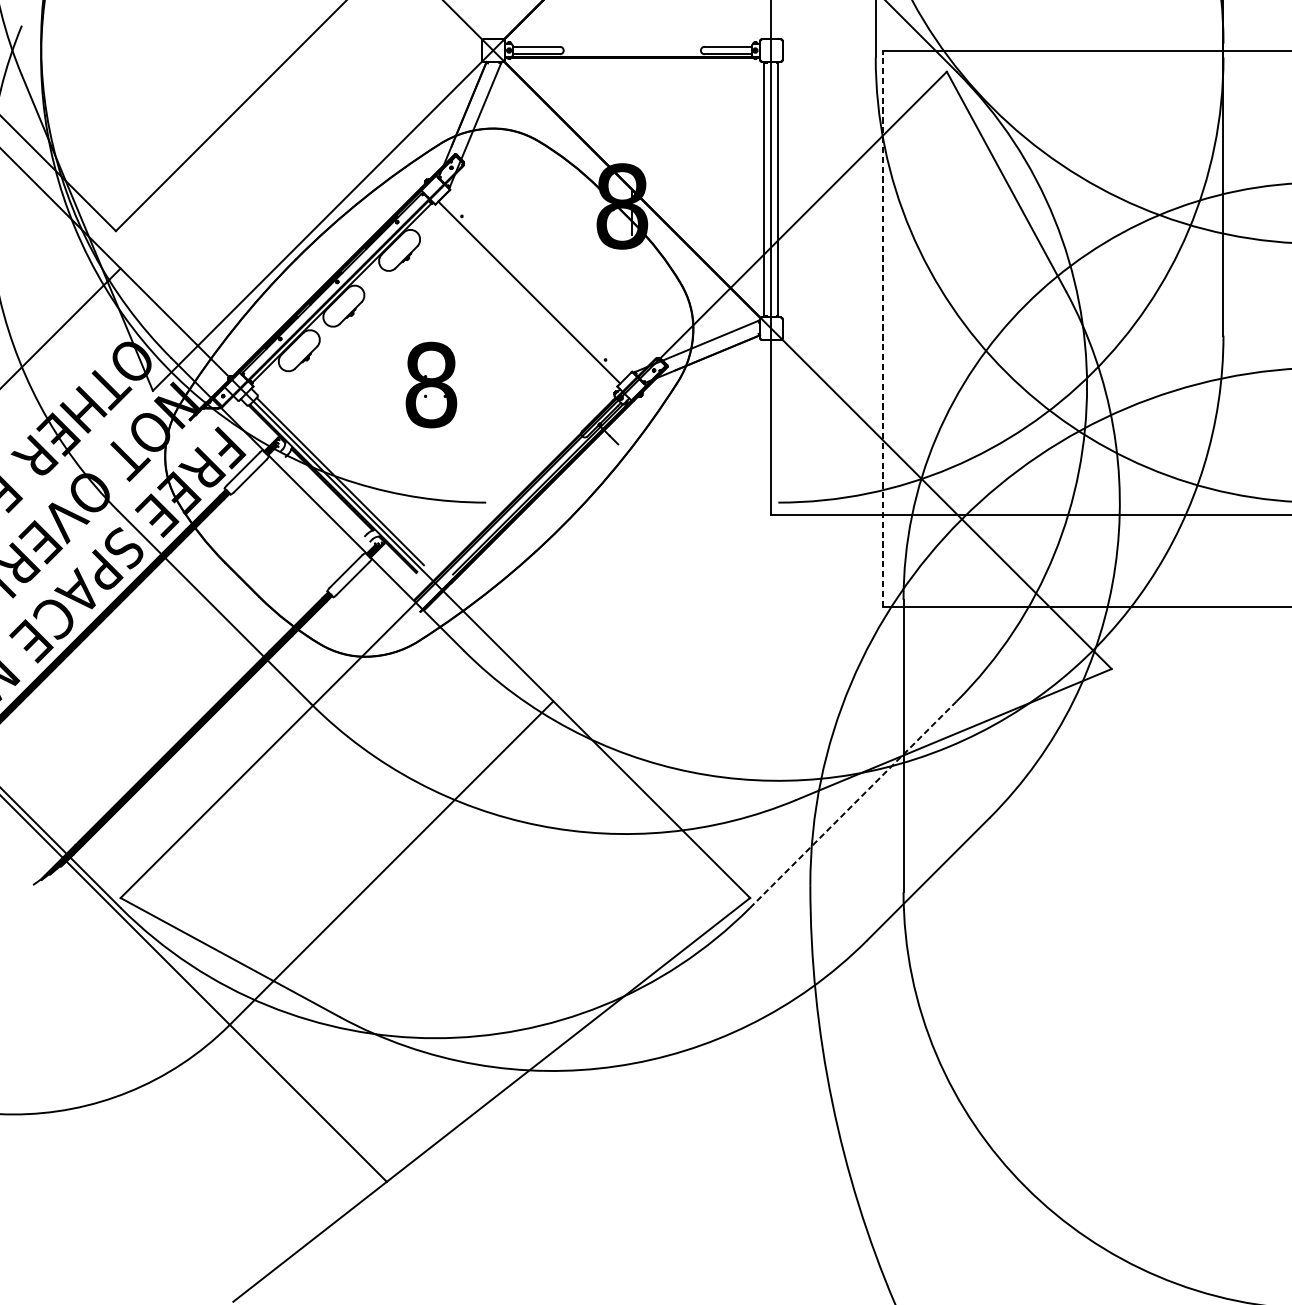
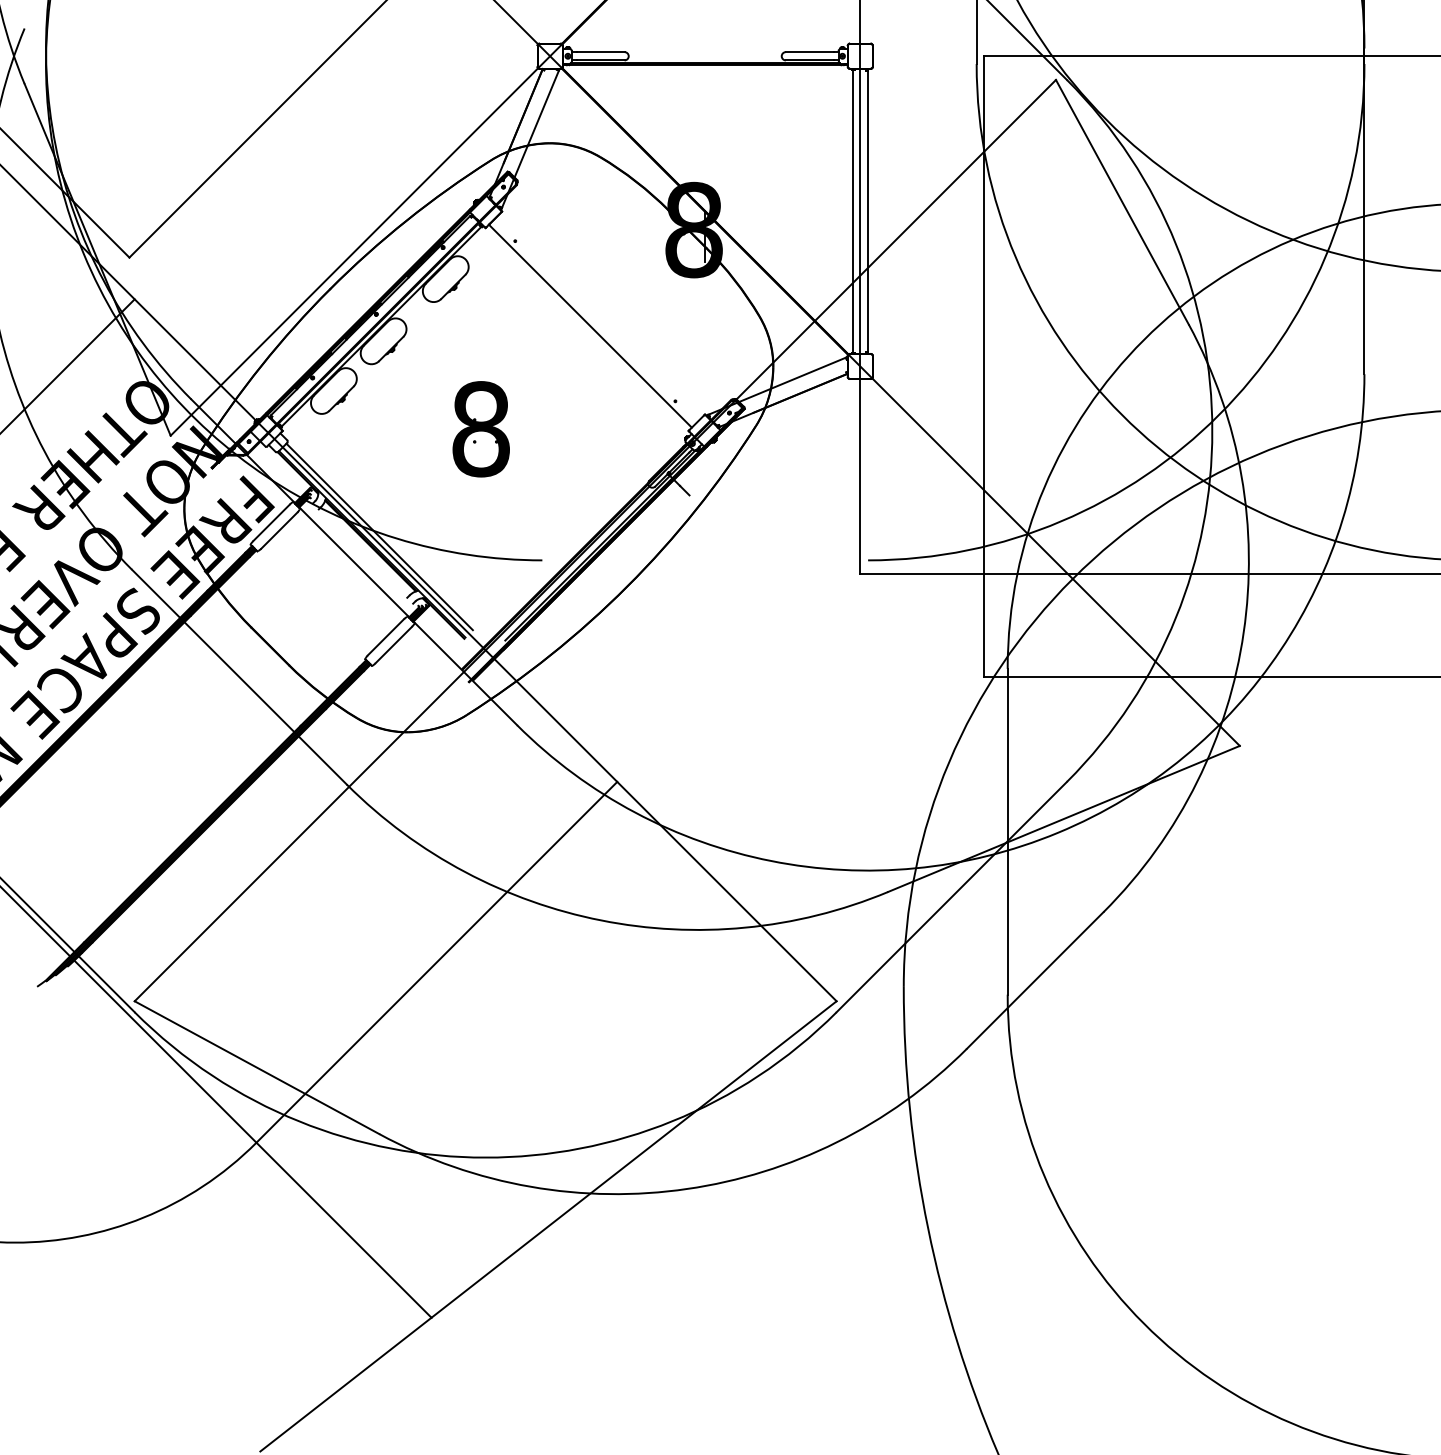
line: (882, 327) -> (984, 365), dashed -> solid
line: (853, 804) -> (951, 897), dashed -> solid

